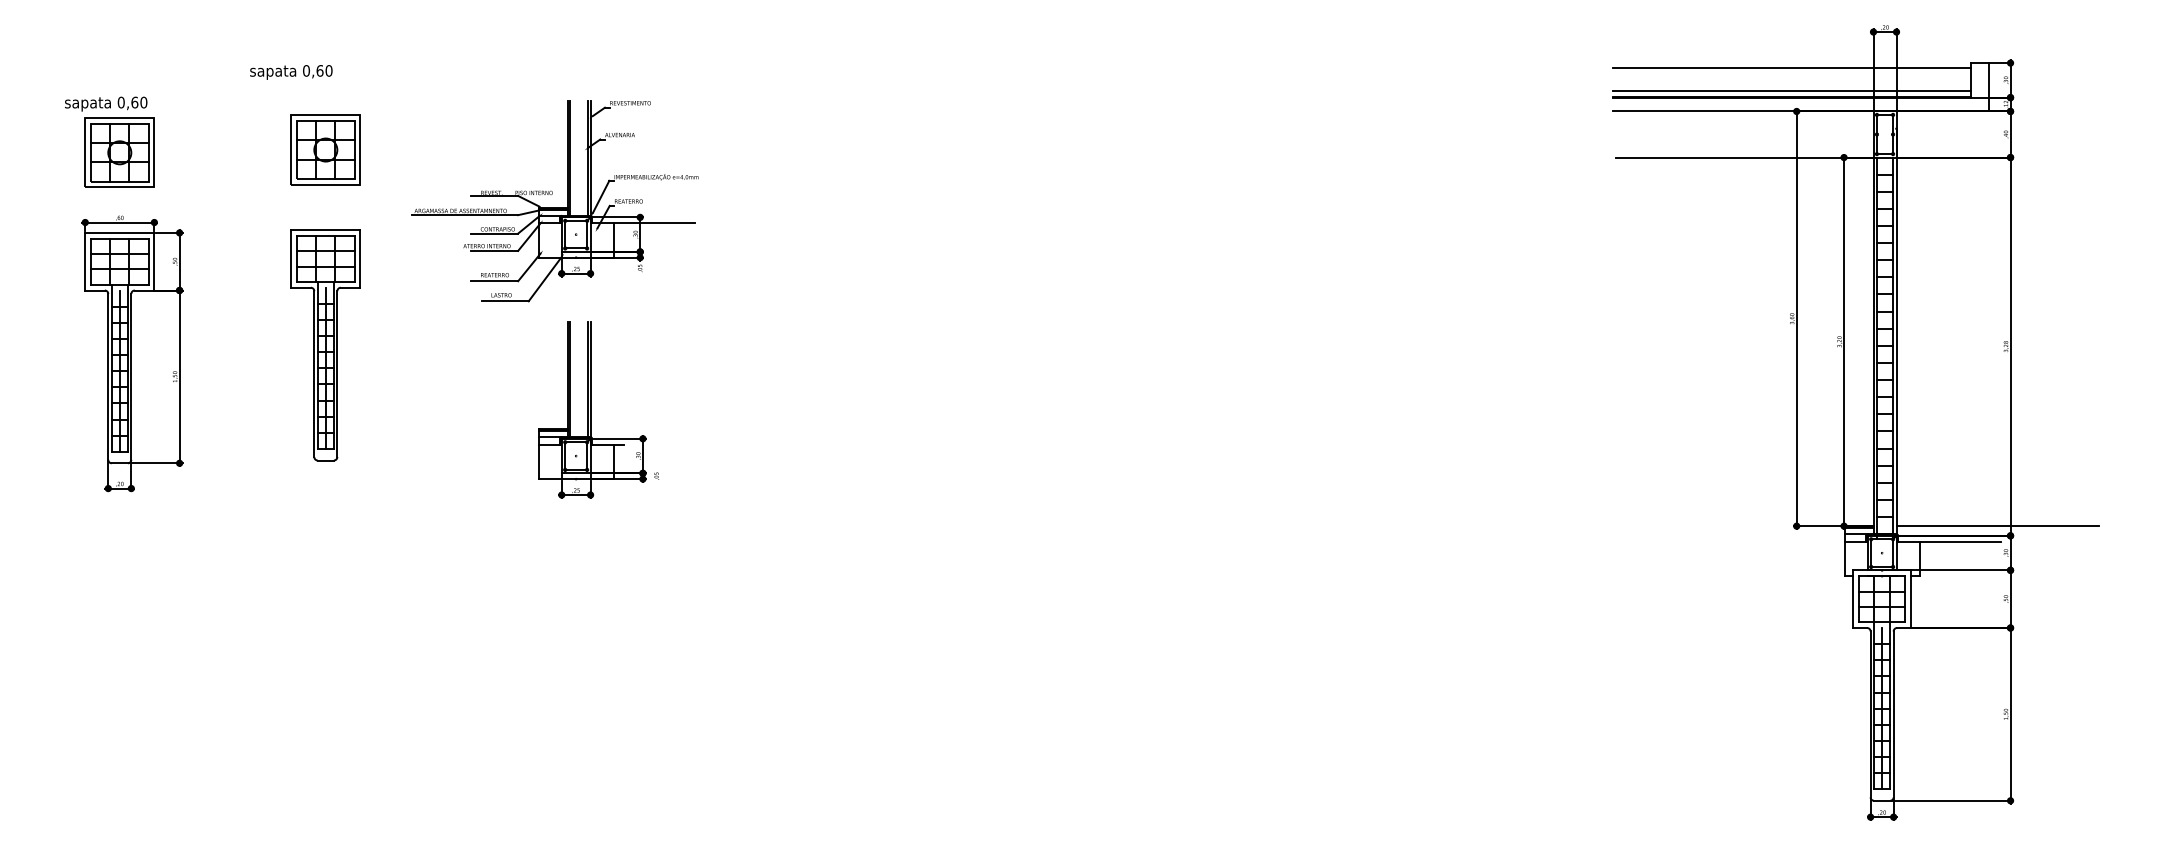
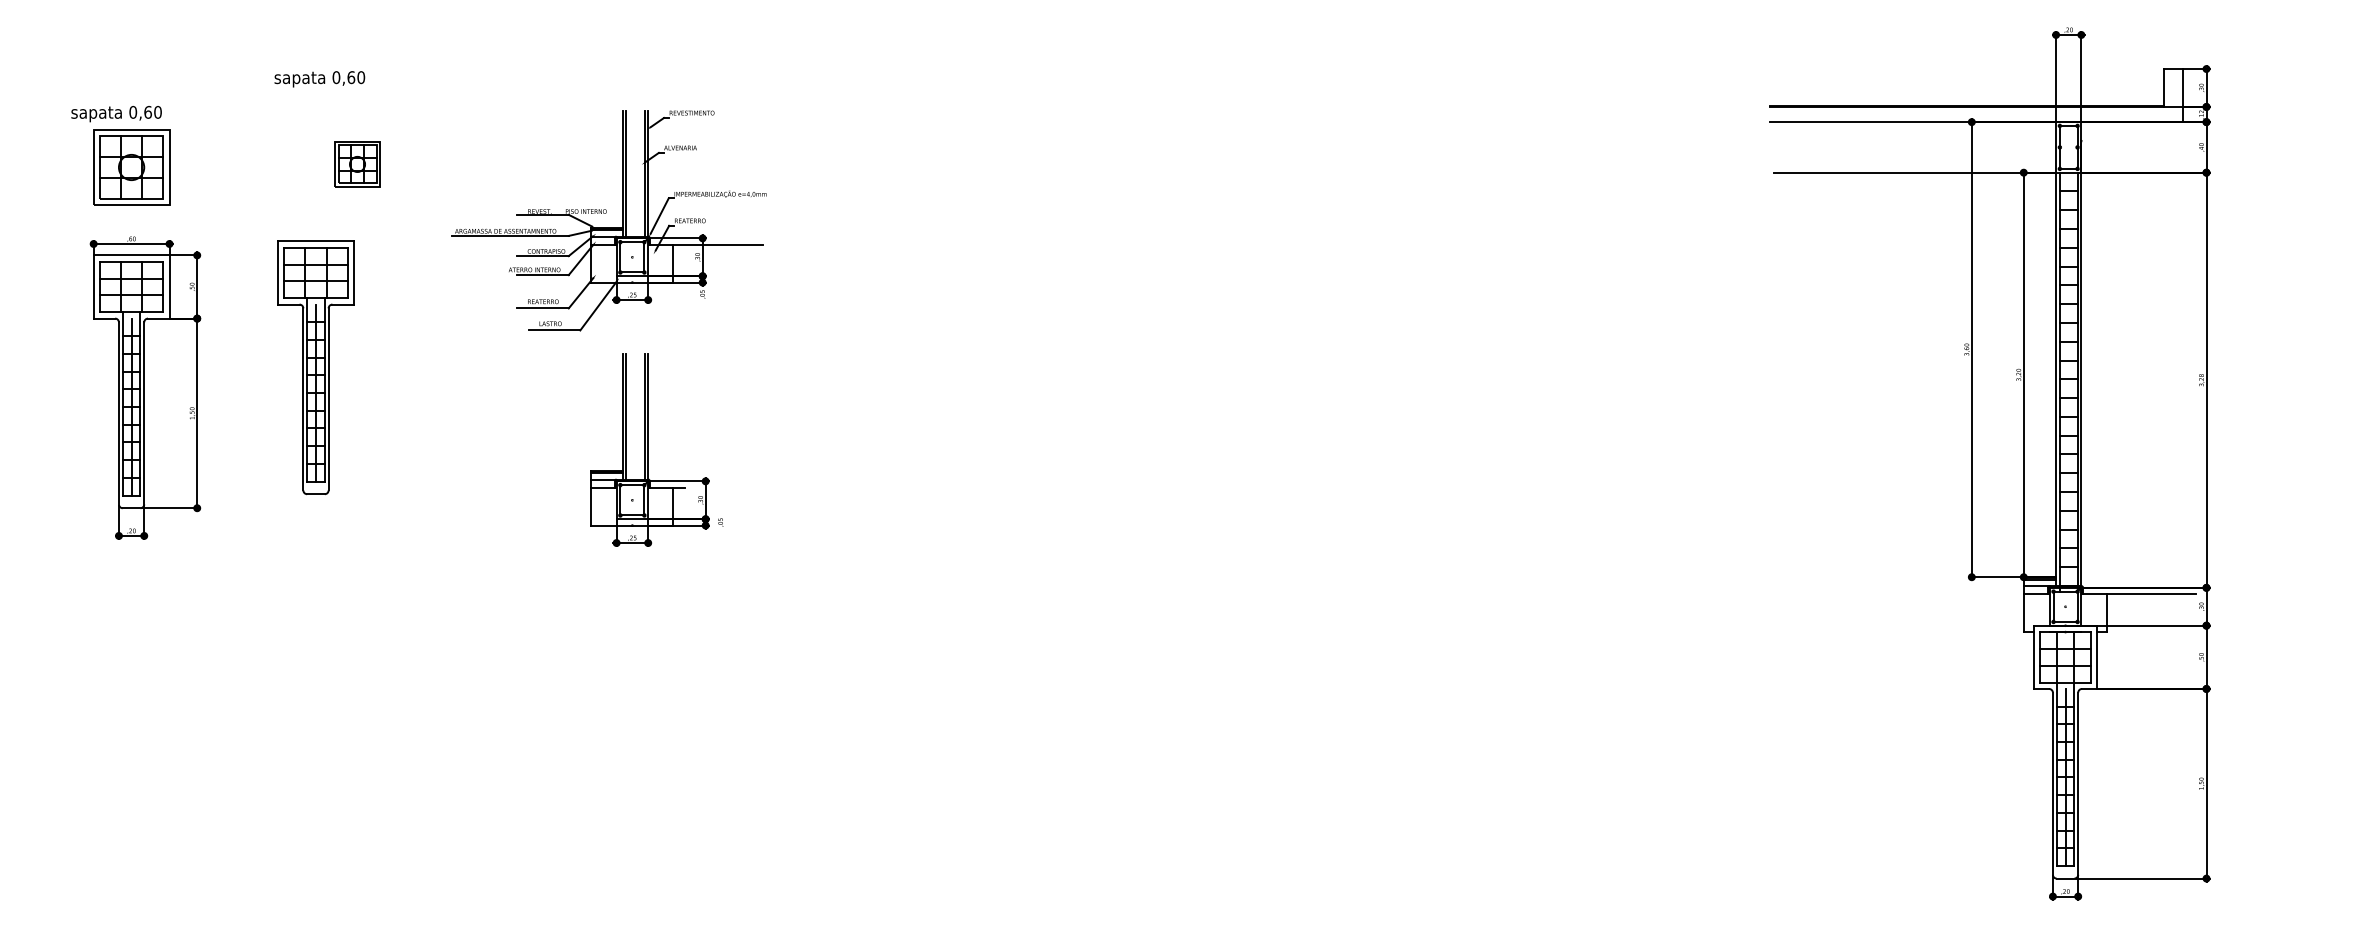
line: (1791, 68) -> (1966, 74), removed
line: (1791, 91) -> (1966, 100), removed
part: (325, 149) -> (357, 163), size x0.6
part: (325, 345) -> (315, 367), moved
line: (1997, 526) -> (2192, 577), removed

